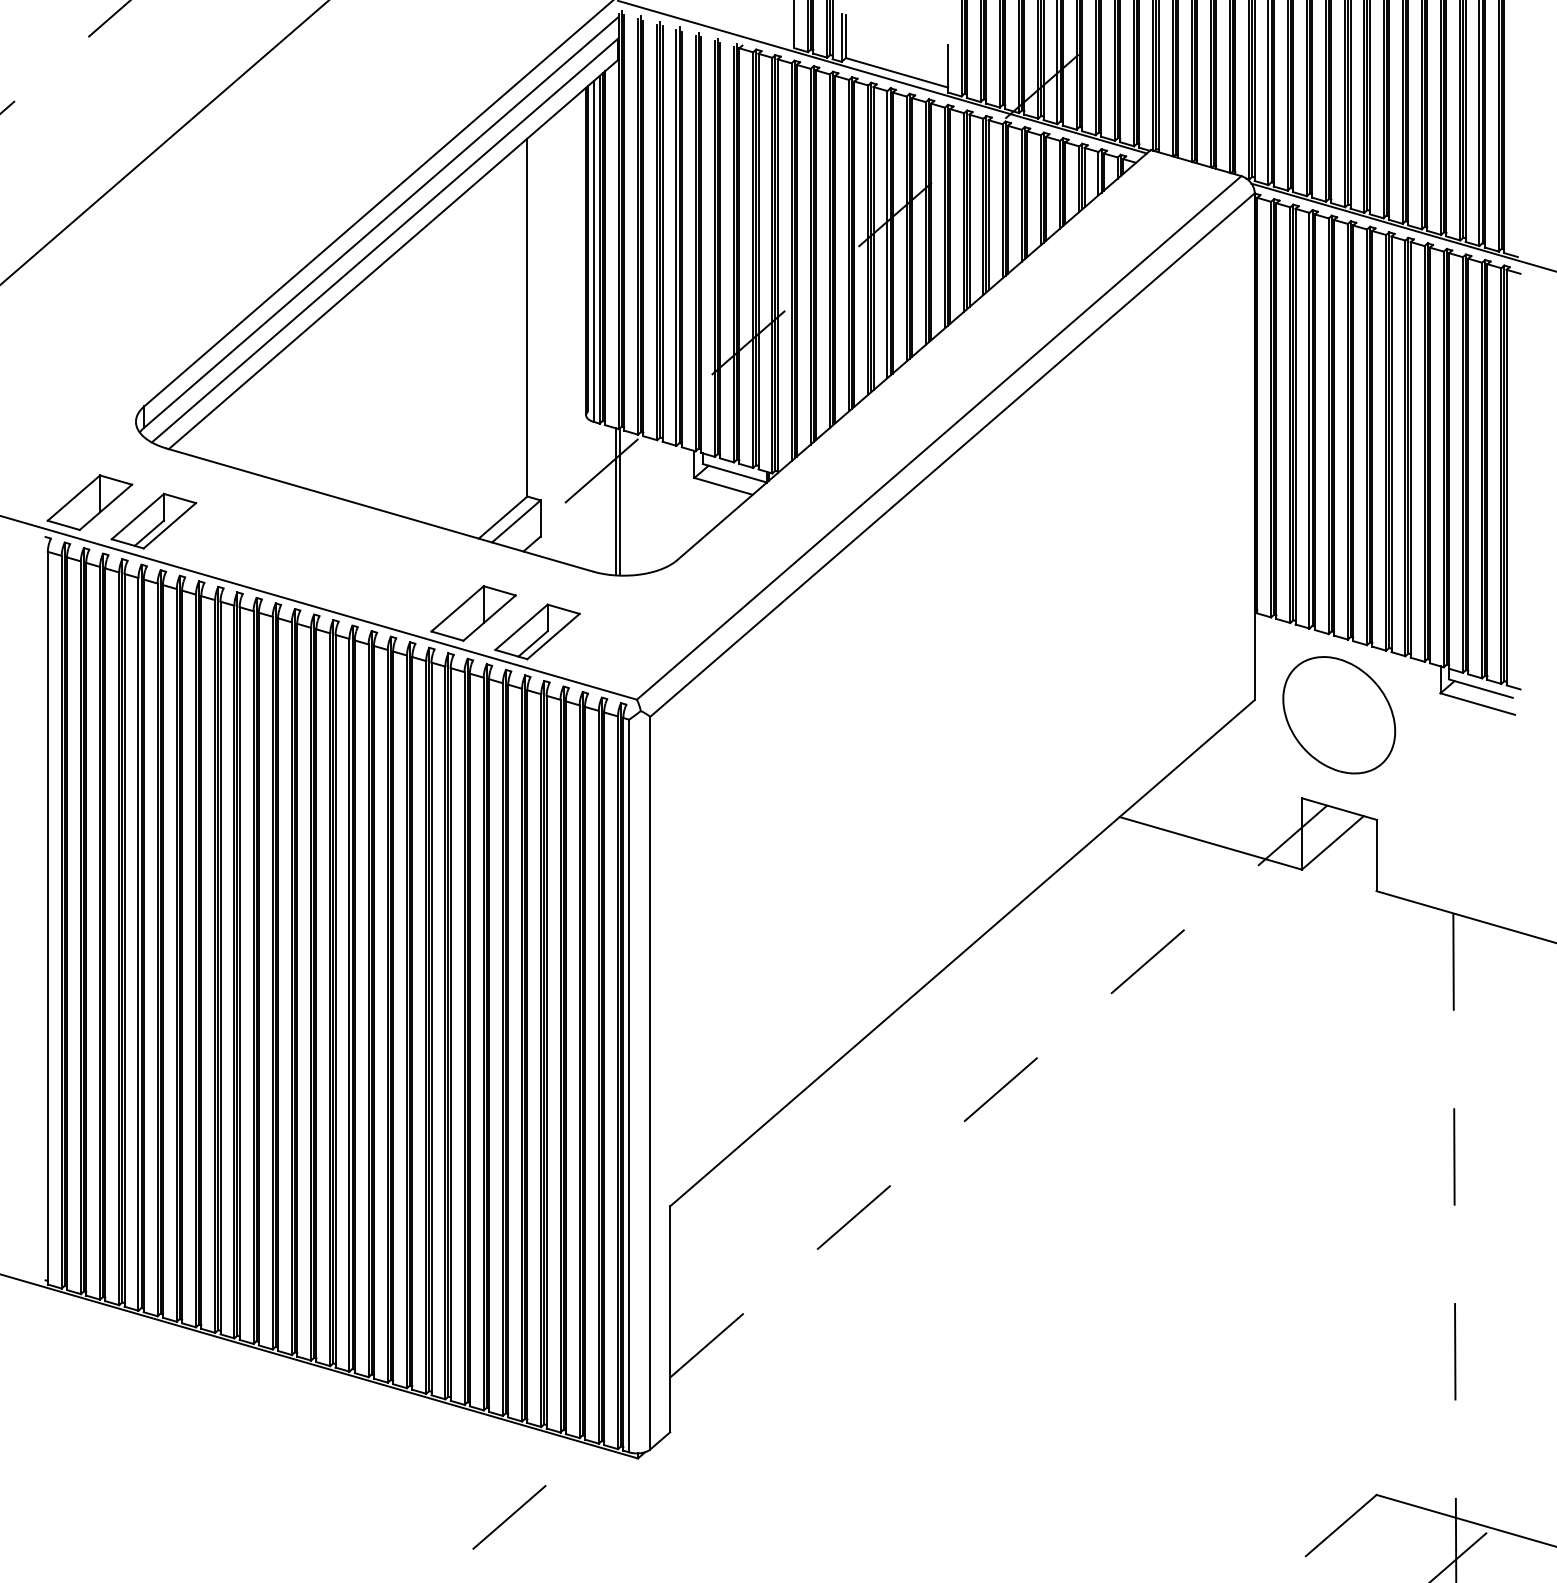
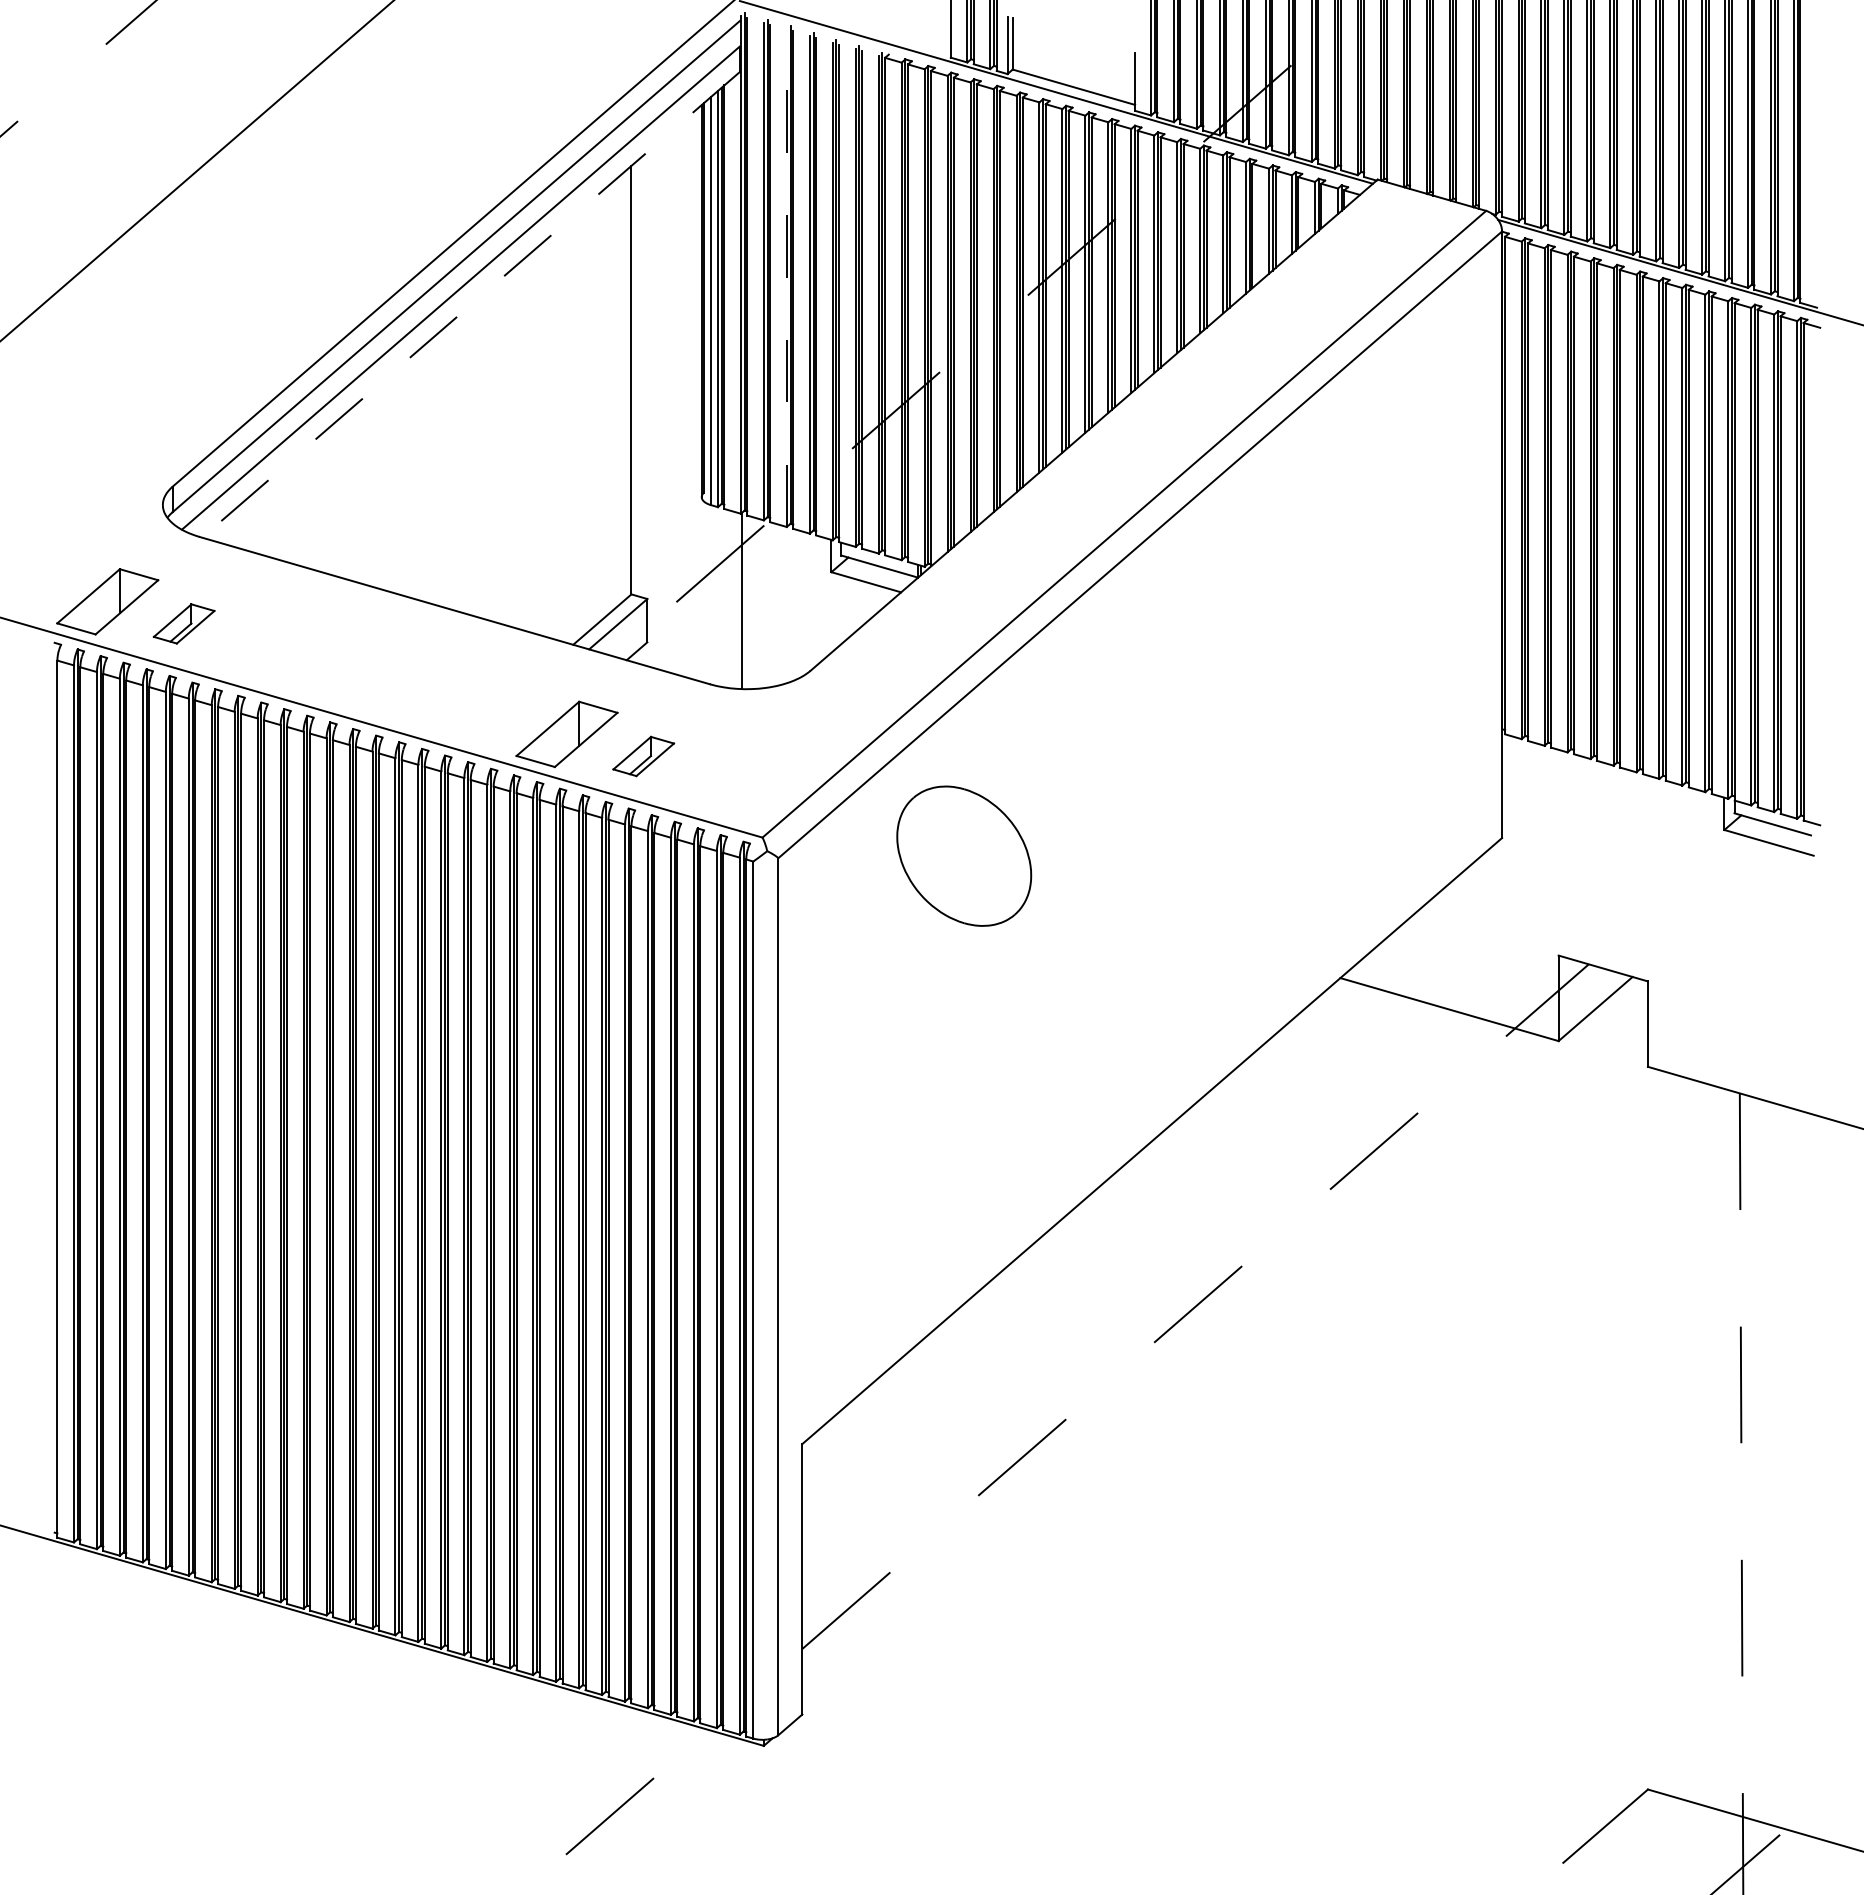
line: (656, 232) -> (786, 278), solid -> dashed
line: (393, 254) -> (471, 304), solid -> dashed
line: (616, 501) -> (737, 600), removed
part: (153, 520) -> (183, 623), size x0.6
part: (537, 631) -> (643, 756), size x0.6
part: (1339, 714) -> (964, 855), moved

